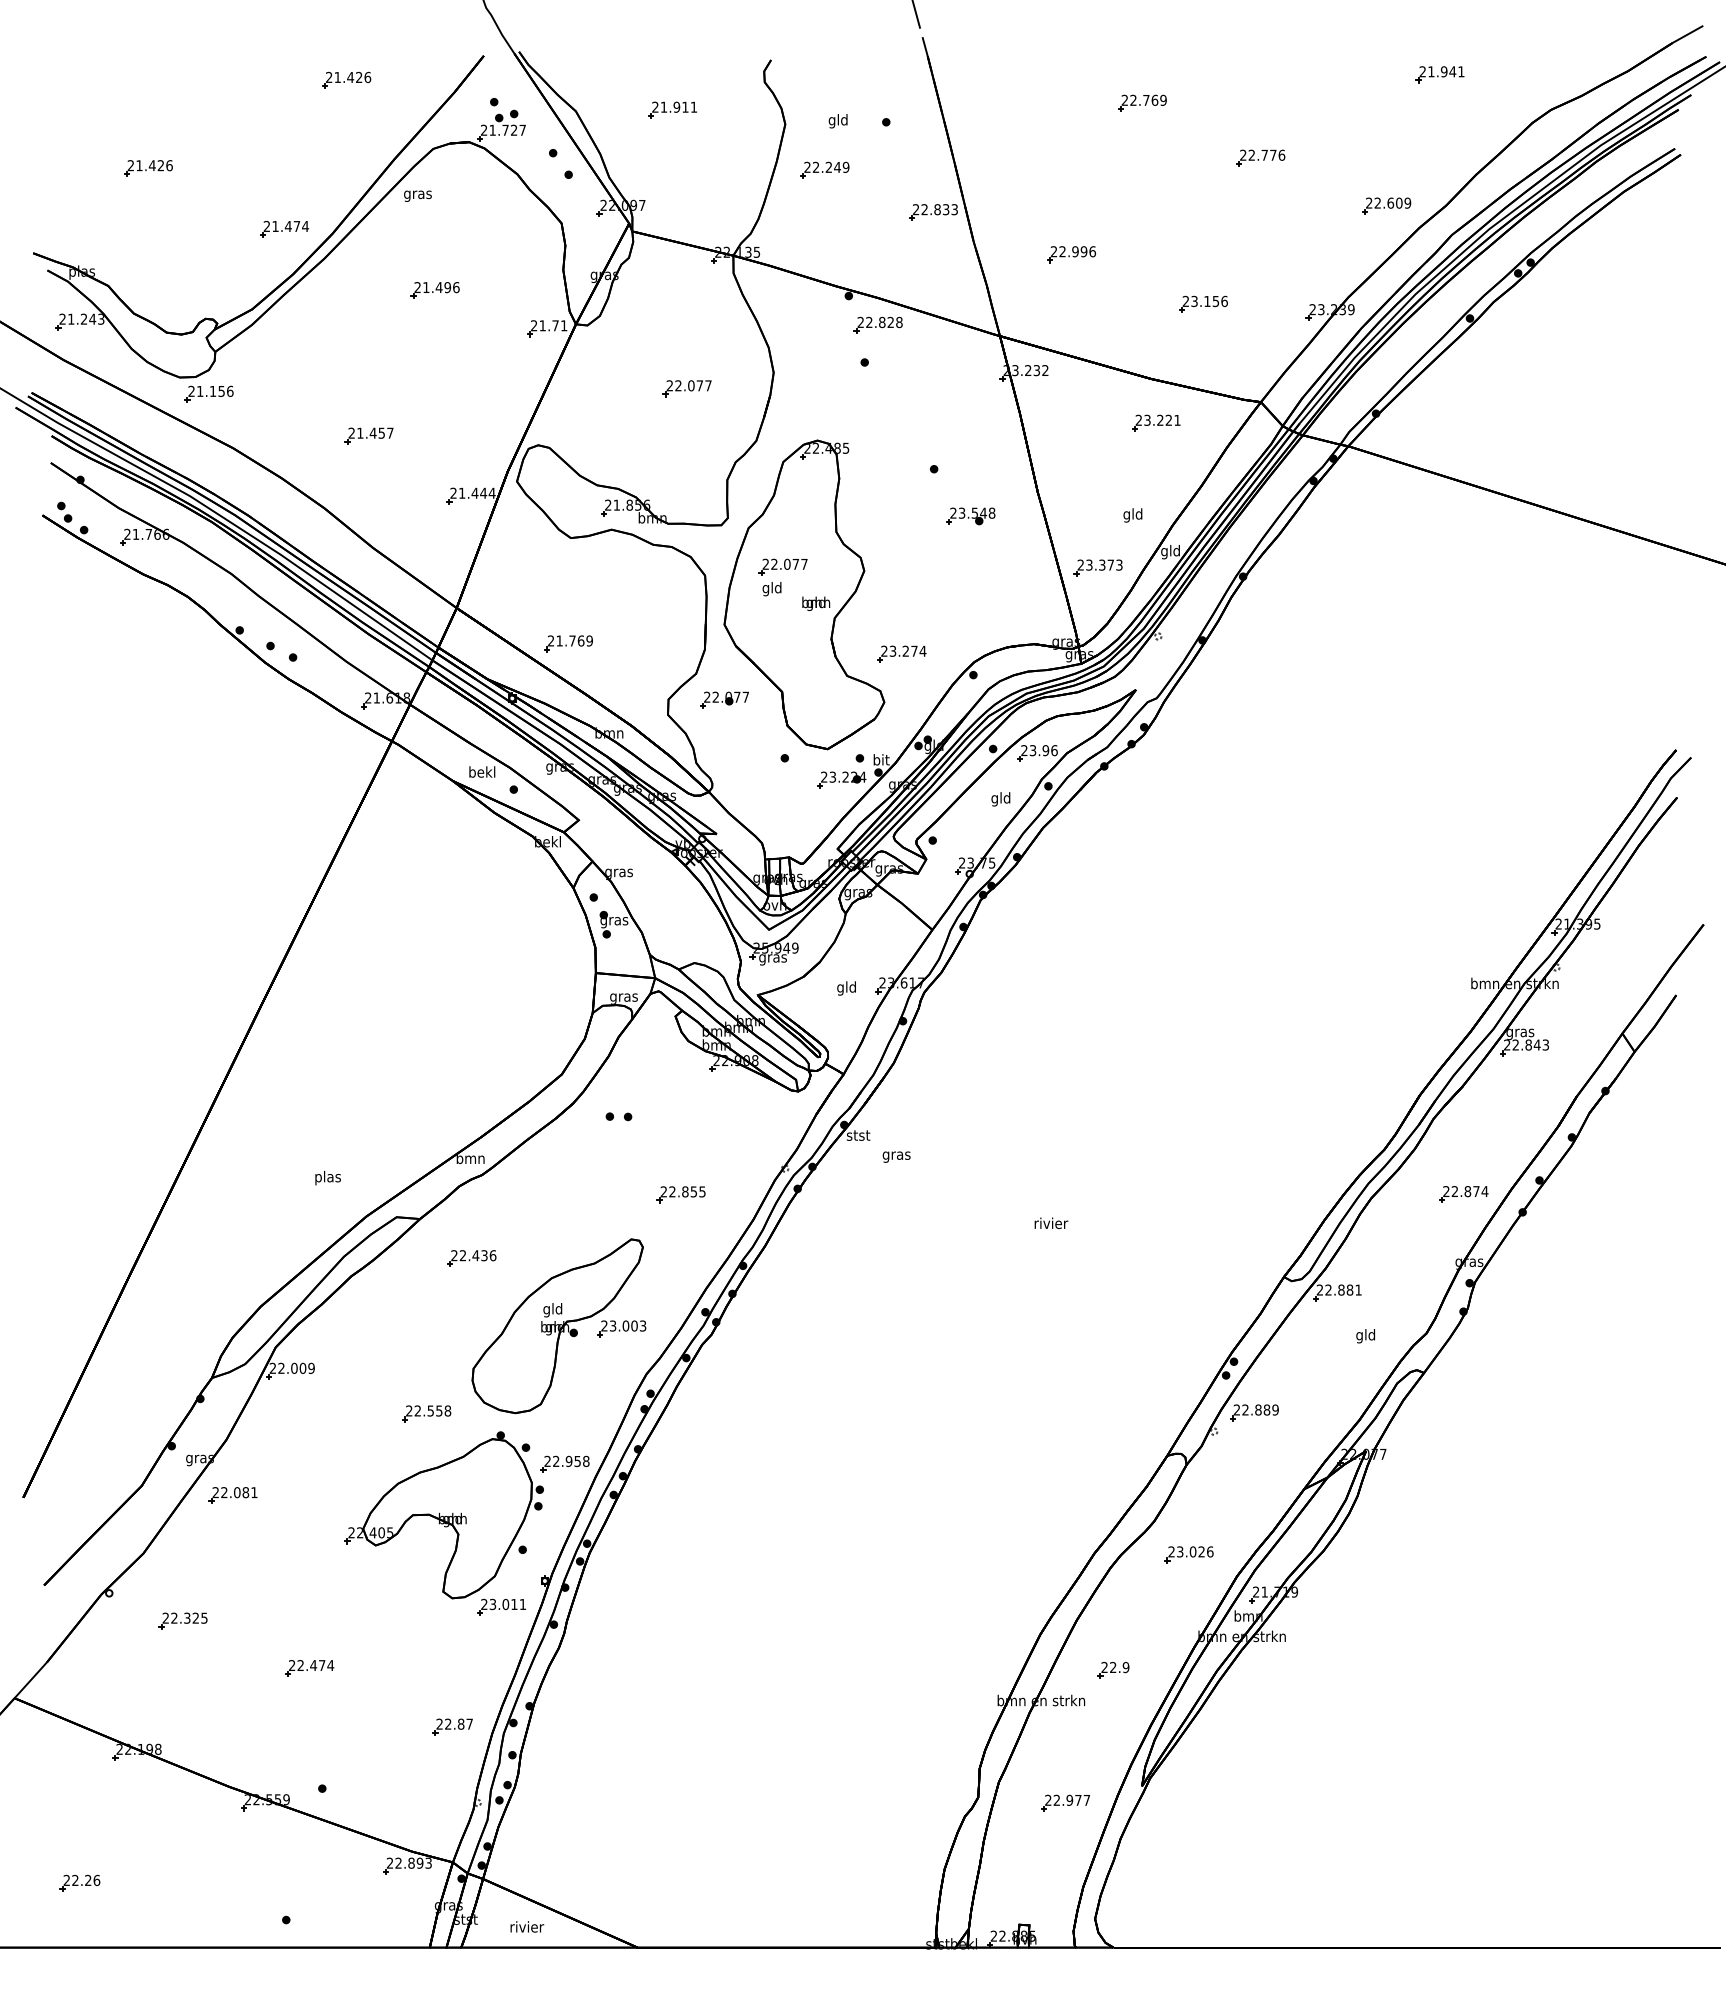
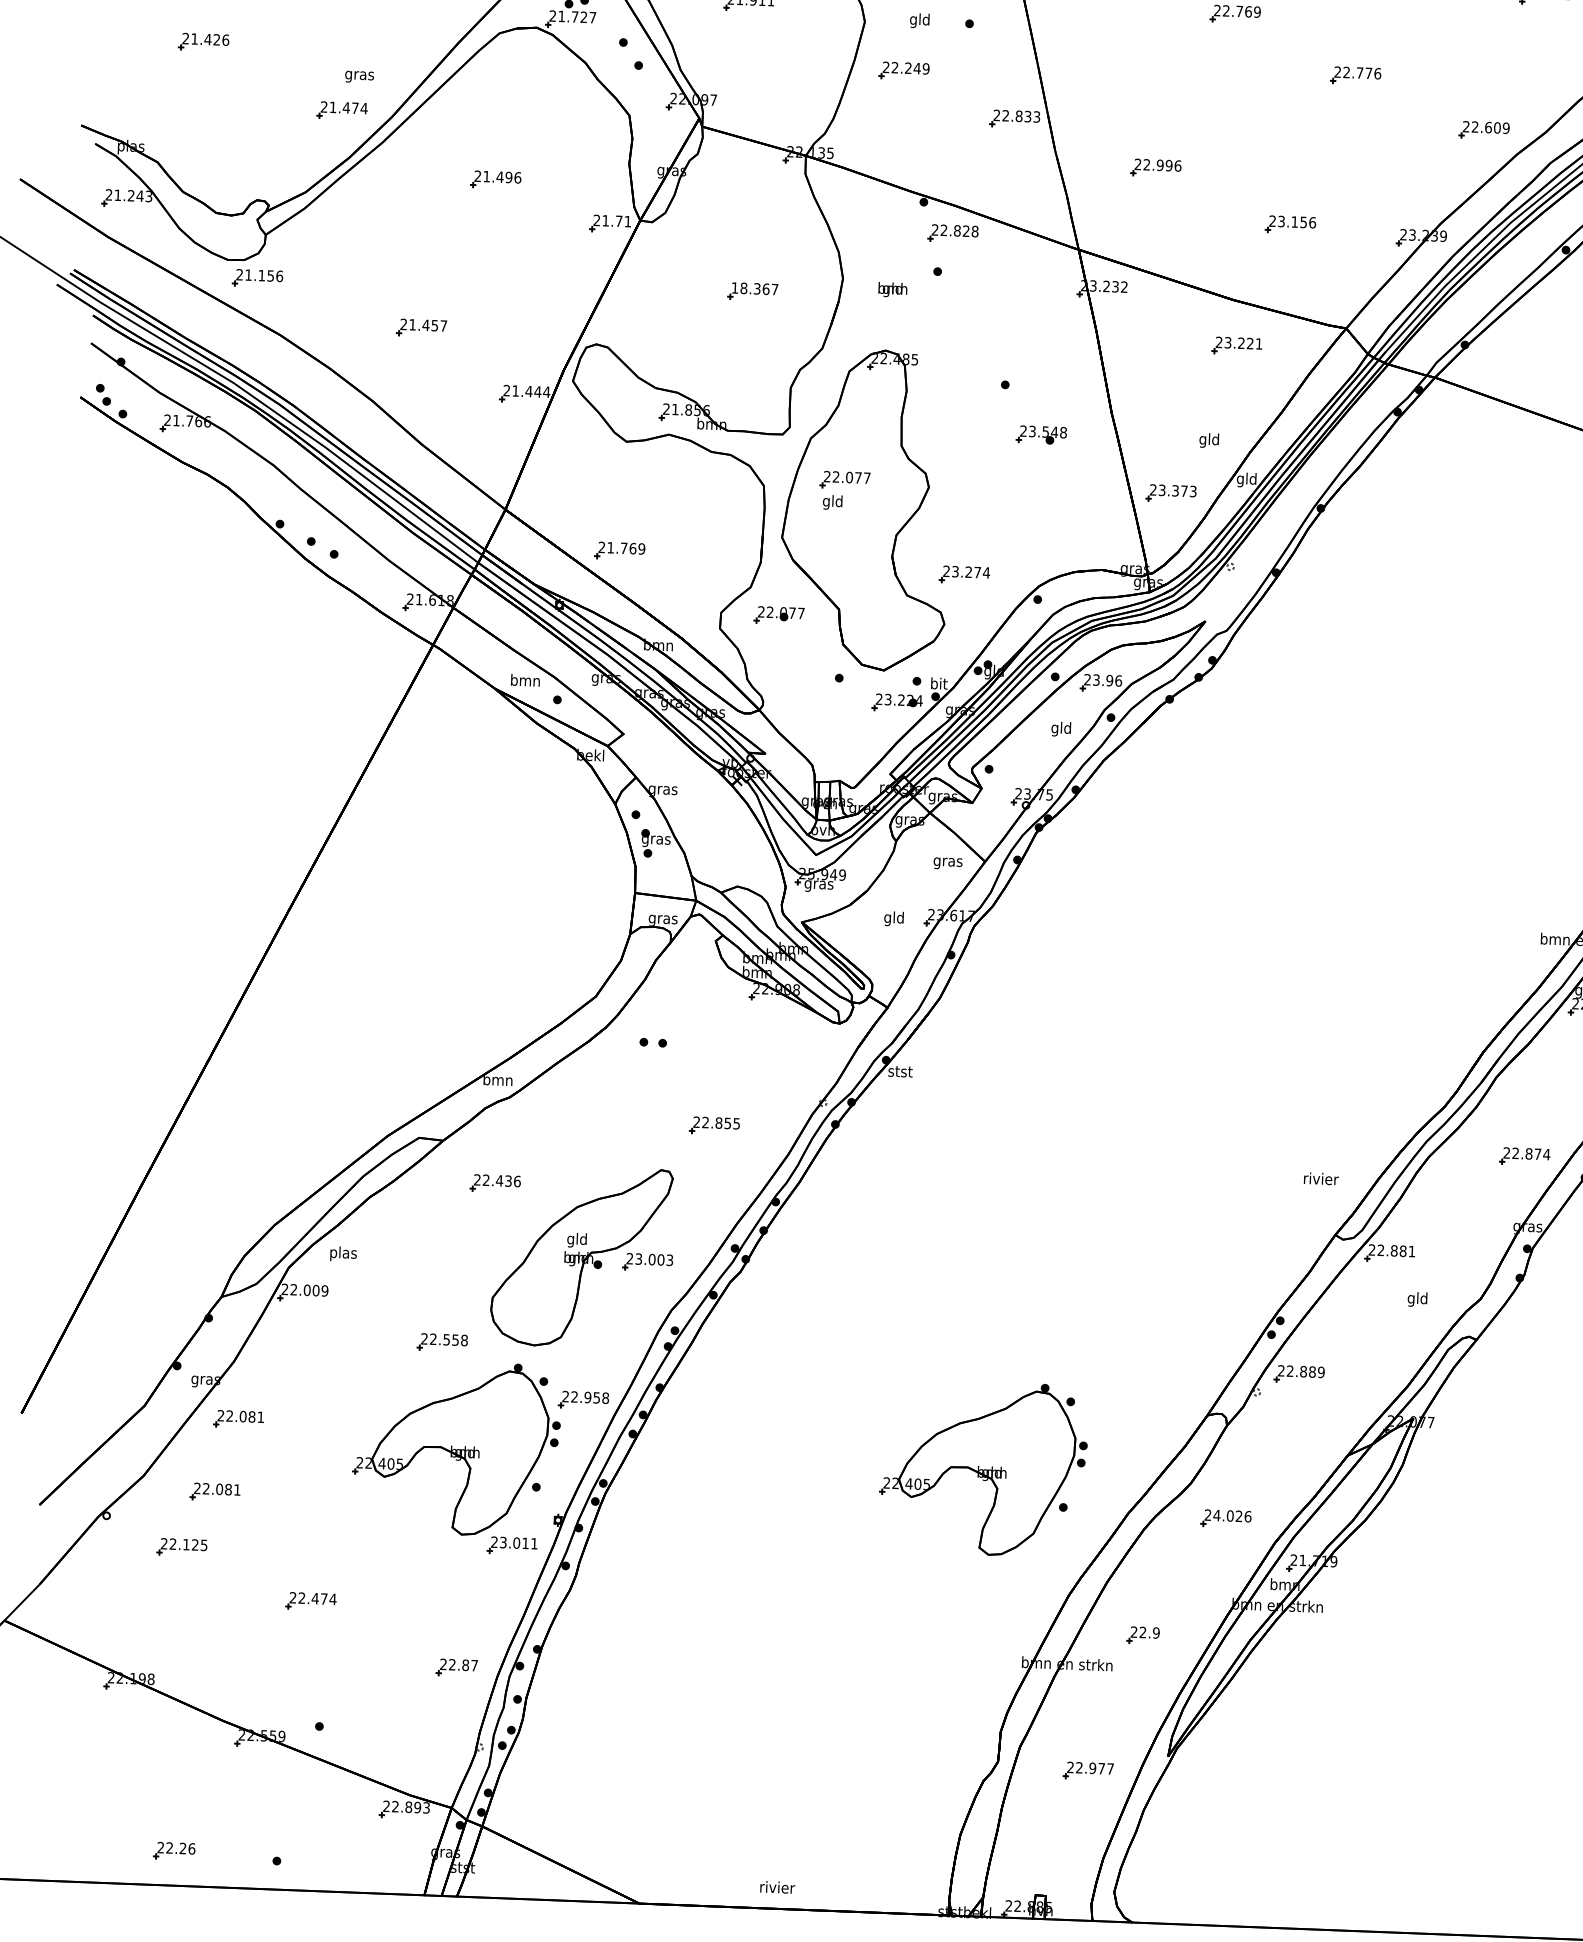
text: (417, 195) -> (359, 76), moved
text: (684, 385) -> (750, 288), 22.077 -> 18.367
text: (816, 603) -> (893, 289), moved
text: (482, 771) -> (525, 679), bekl -> bmn
text: (896, 1156) -> (947, 862), moved
text: (327, 1178) -> (342, 1254), moved
text: (1051, 1222) -> (1321, 1177), moved
part: (952, 1515) -> (982, 1468), added
text: (1179, 1551) -> (1216, 1515), 23.026 -> 24.026
part: (212, 1566) -> (214, 1492), added
text: (187, 1617) -> (186, 1543), 22.325 -> 22.125
part: (79, 1882) -> (173, 1850), moved
text: (527, 1926) -> (777, 1886), moved

